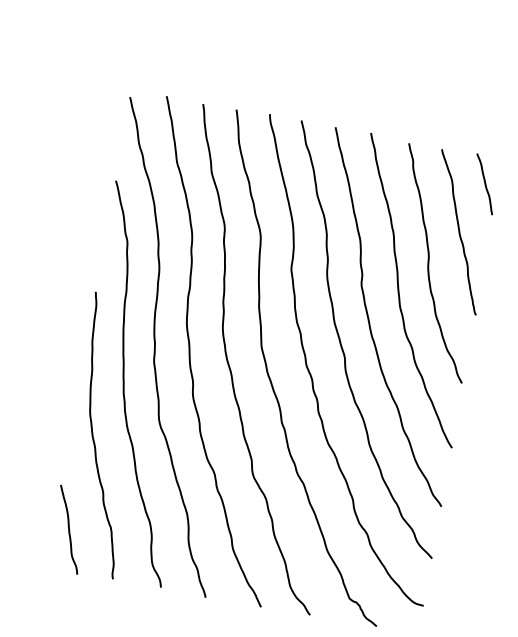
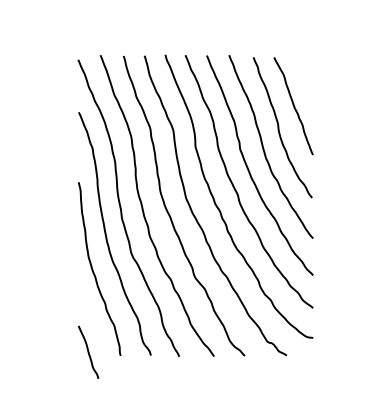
curve: (483, 184) -> (303, 74), removed
curve: (69, 528) -> (88, 351), moved

